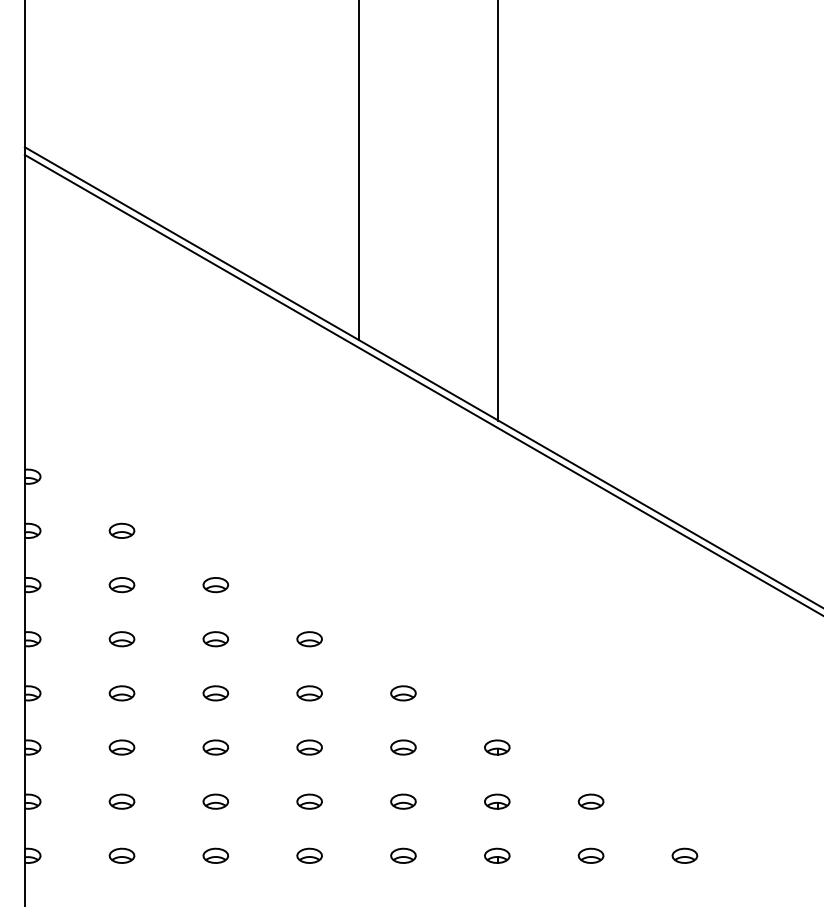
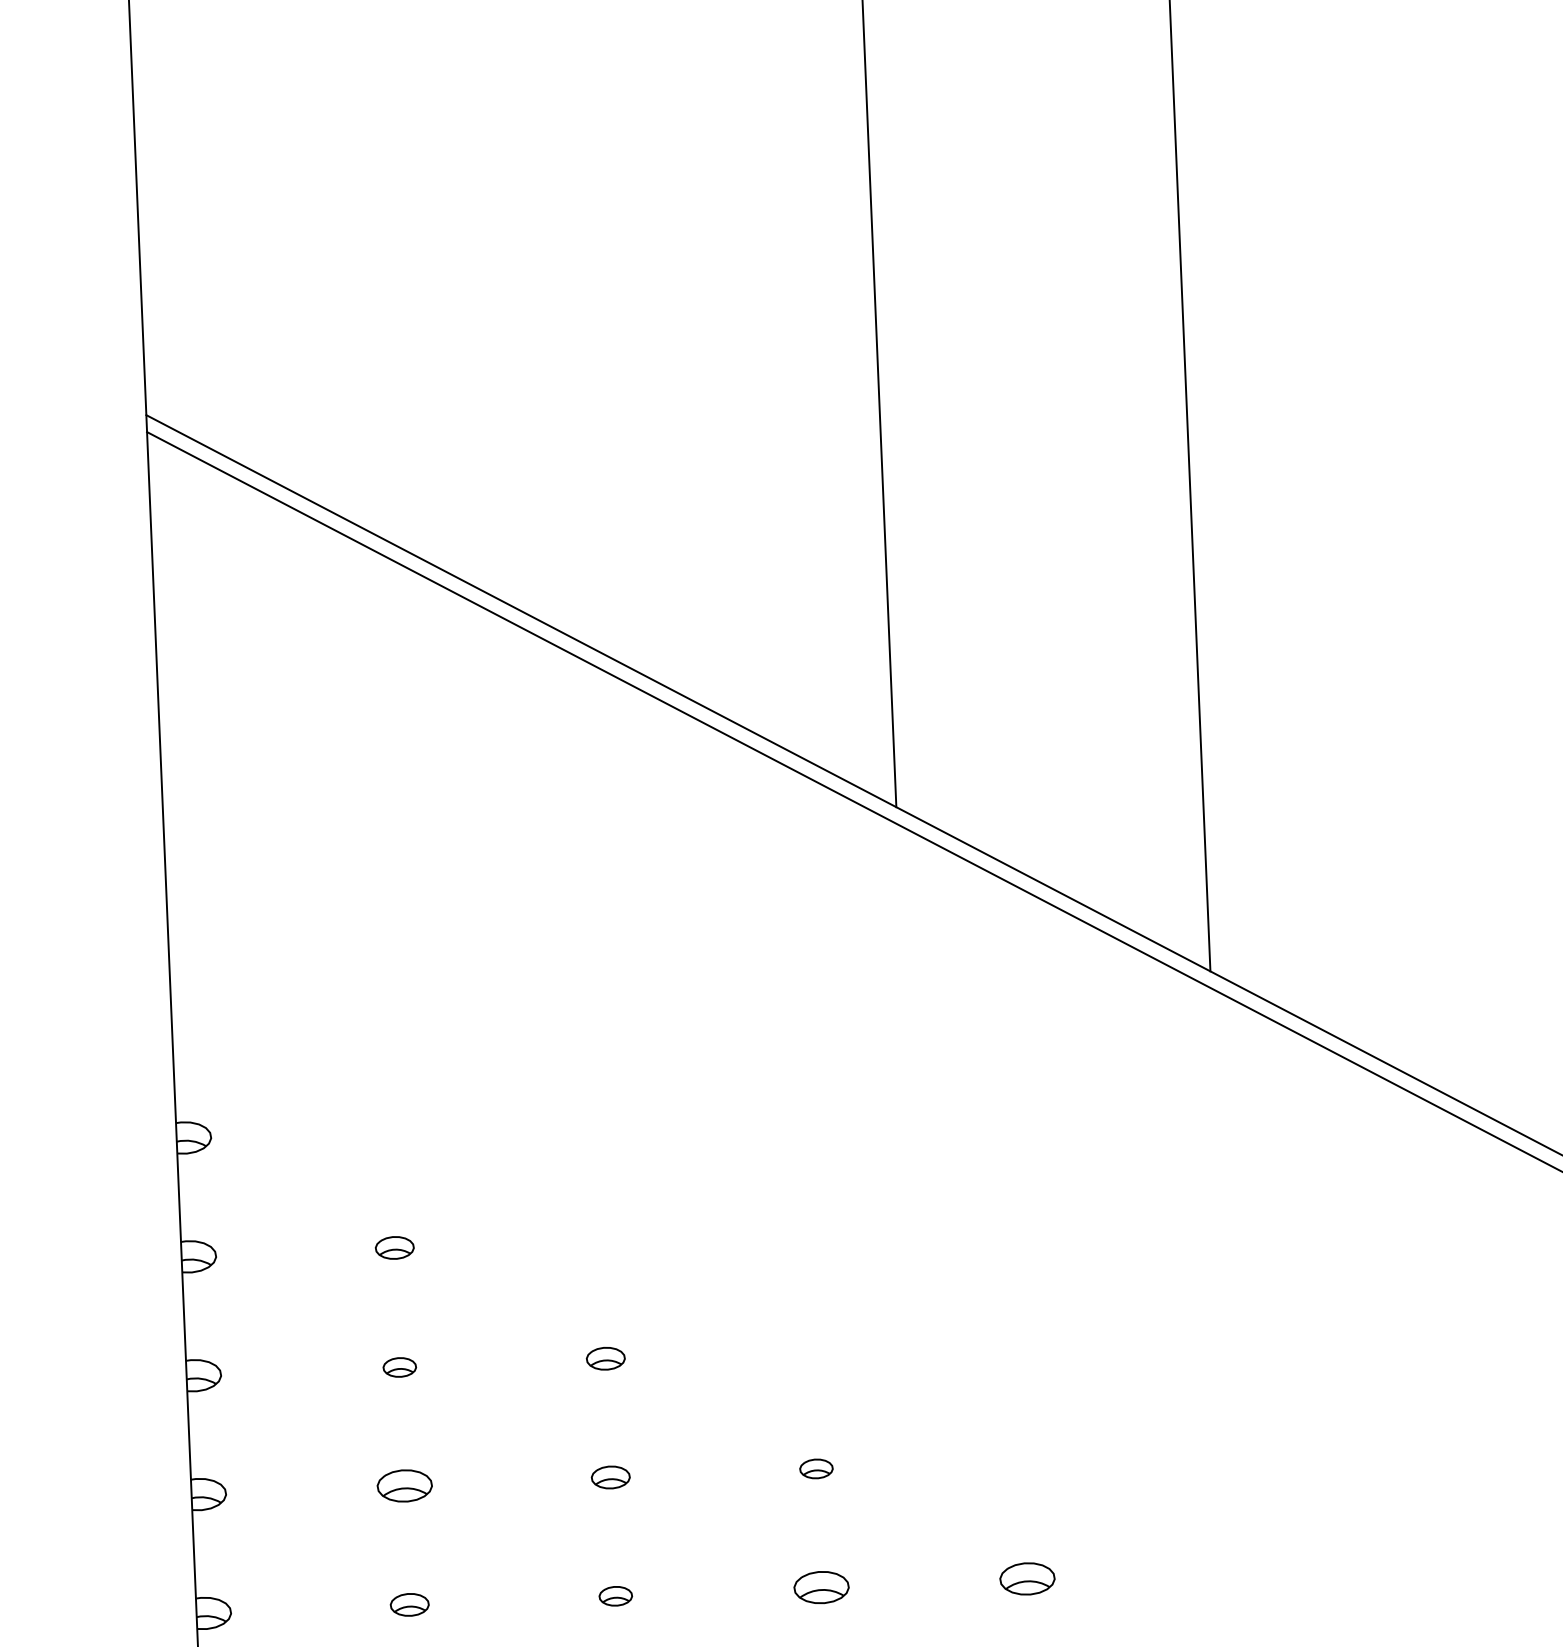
part: (121, 530) -> (393, 1247), size x0.7
part: (121, 585) -> (398, 1368), size x0.6
part: (215, 585) -> (605, 1359), size x0.7
part: (215, 639) -> (609, 1477), size x0.7
part: (309, 639) -> (816, 1469), size x0.6
part: (121, 693) -> (408, 1605), size x0.7
part: (215, 693) -> (614, 1596), size x0.6

